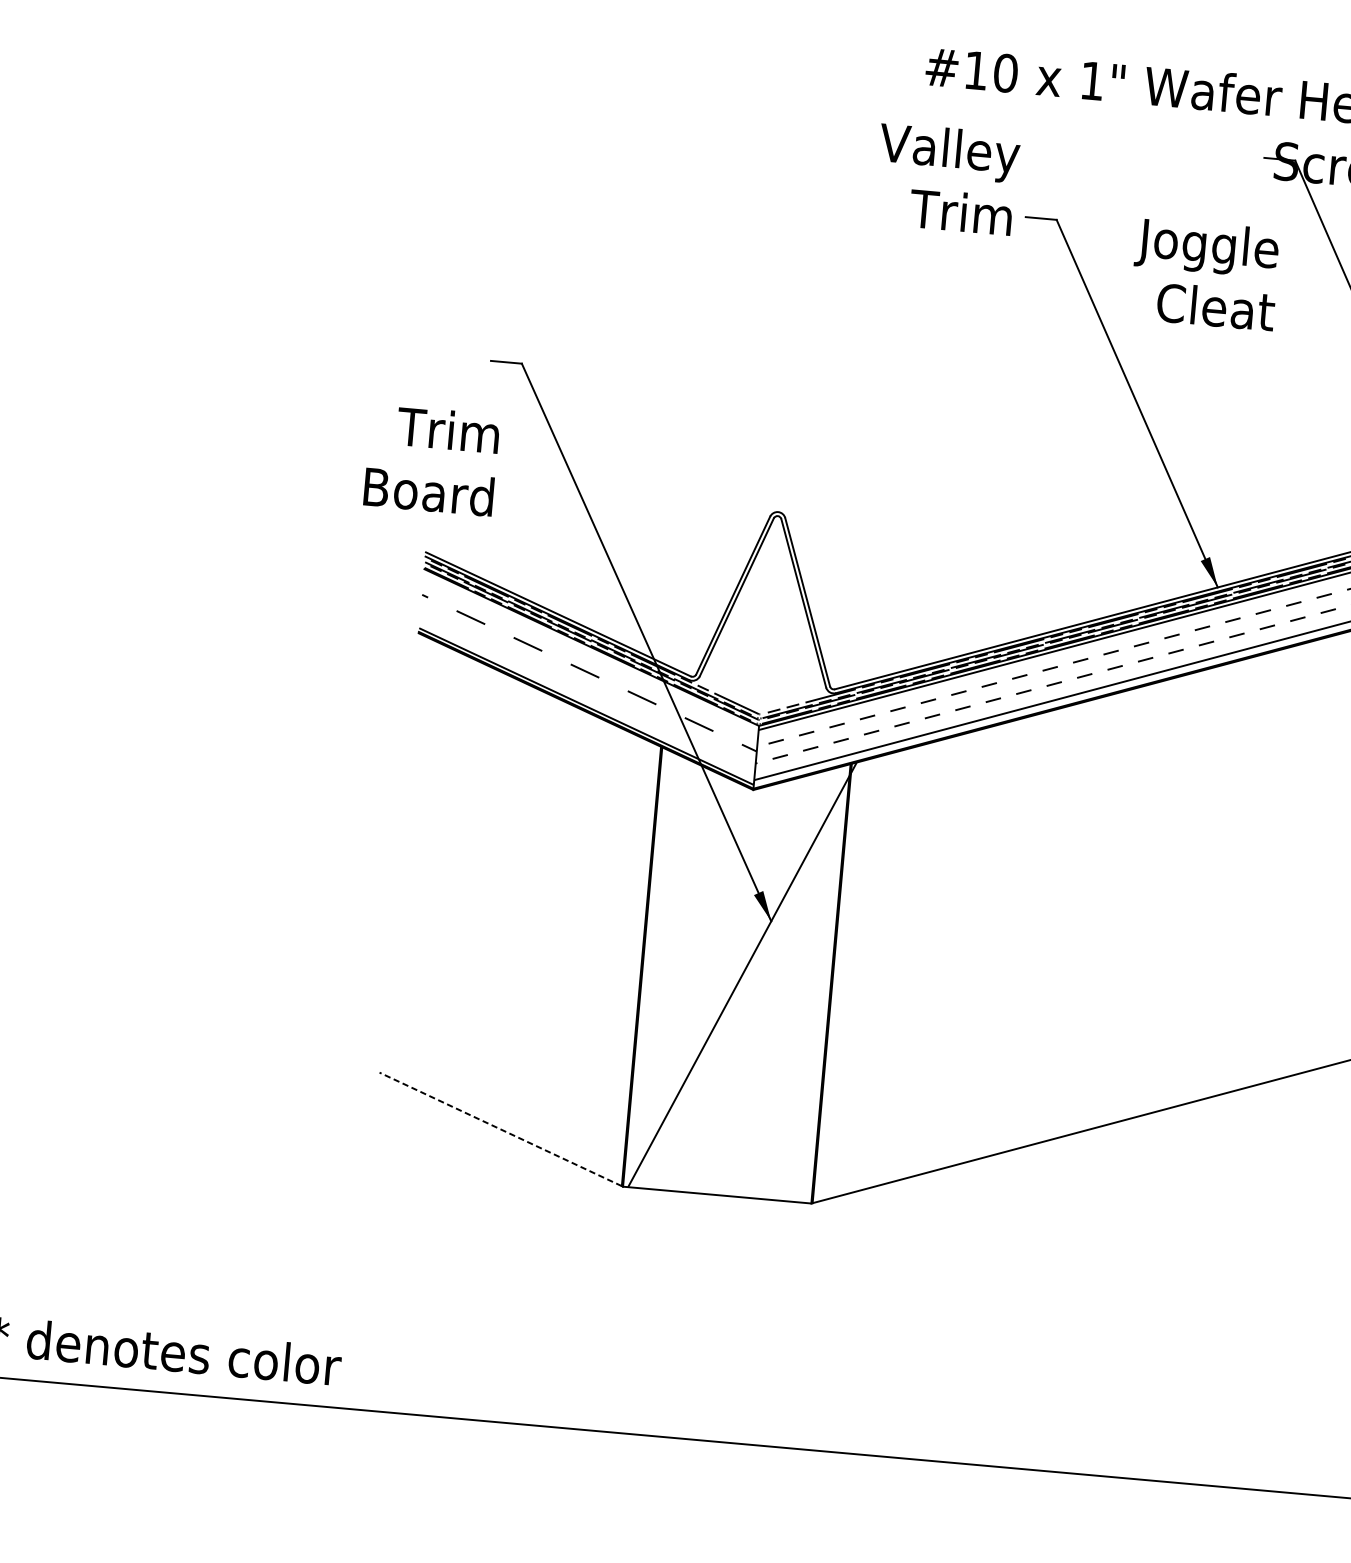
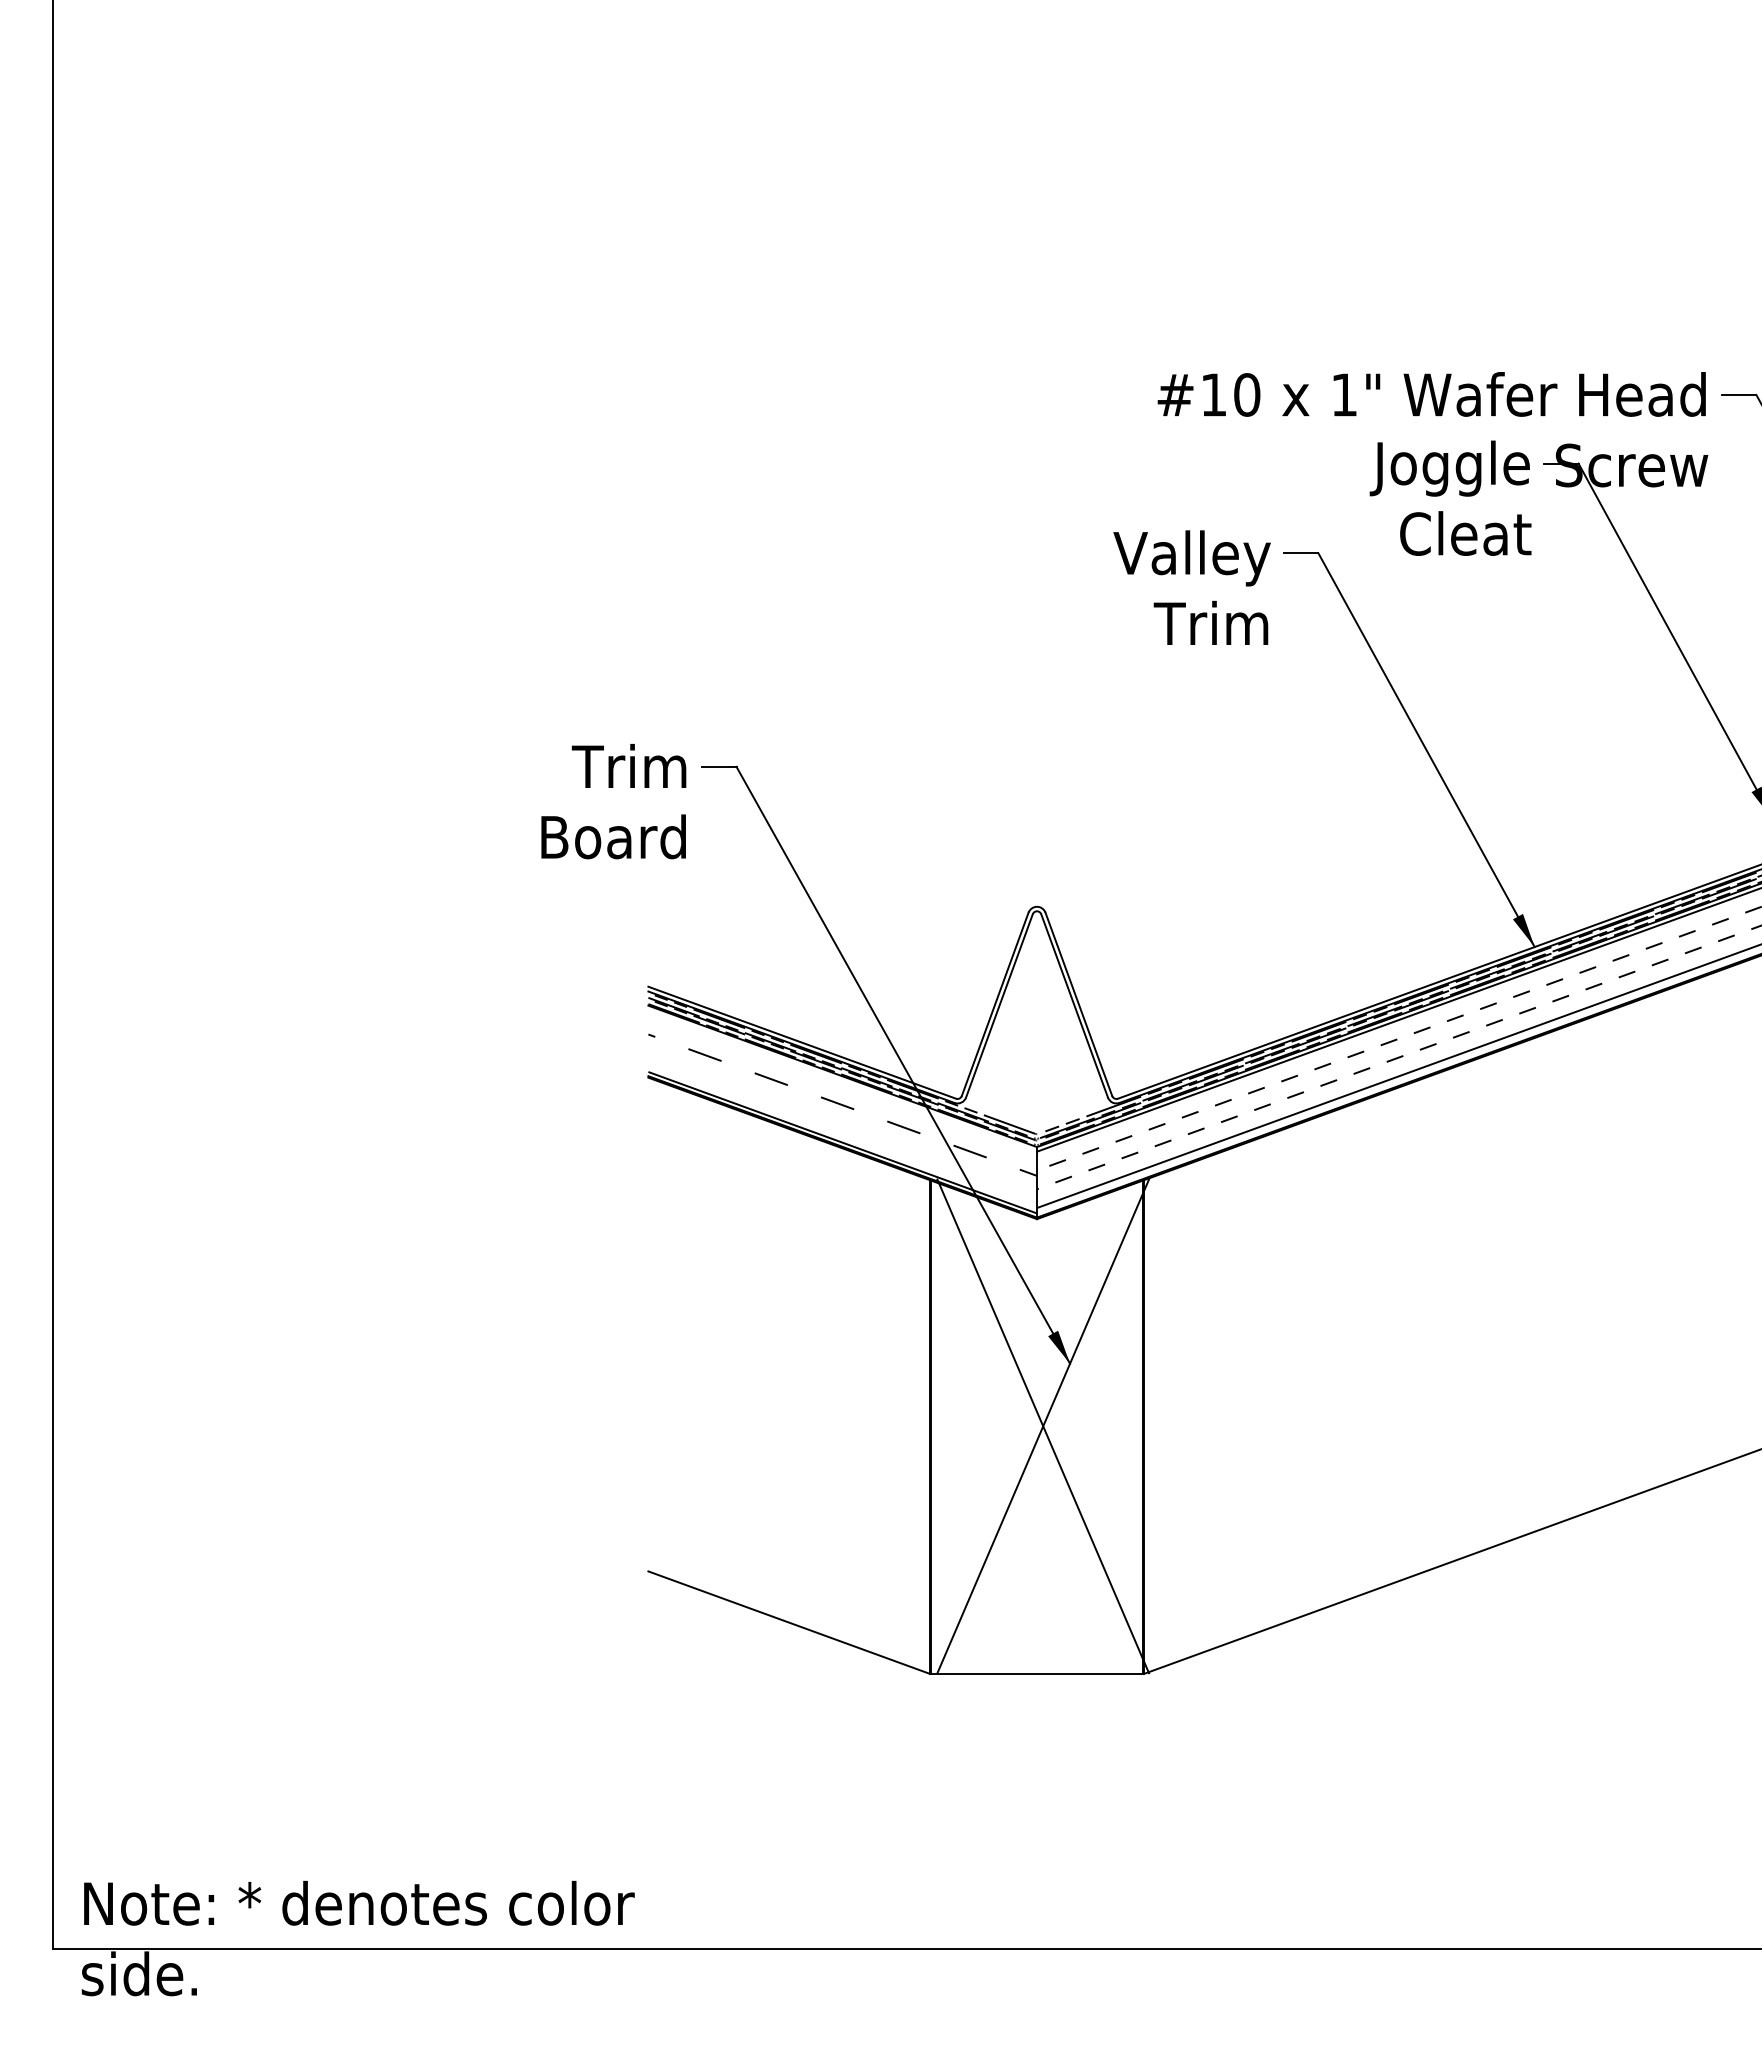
text: (946, 178) -> (1191, 587), moved
text: (1205, 273) -> (1450, 497), moved
text: (431, 460) -> (613, 801), moved
line: (742, 975) -> (1043, 1426), added
line: (501, 1129) -> (789, 1622), dashed -> solid

